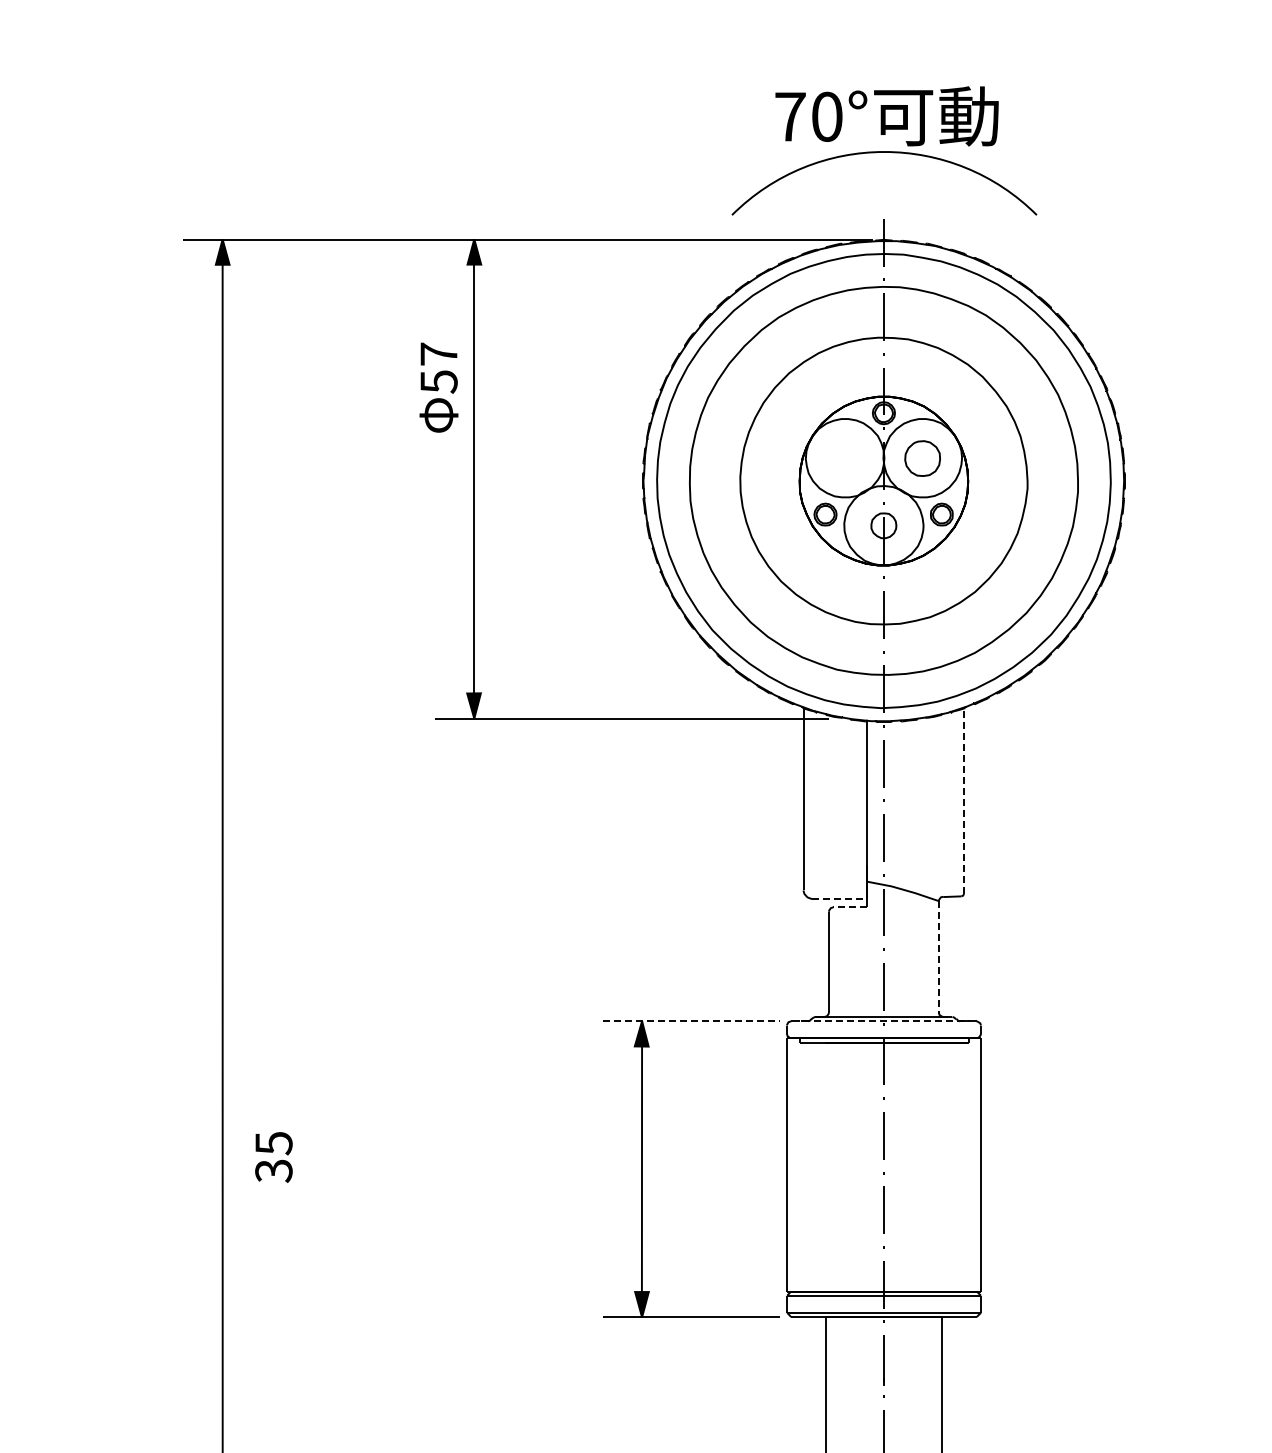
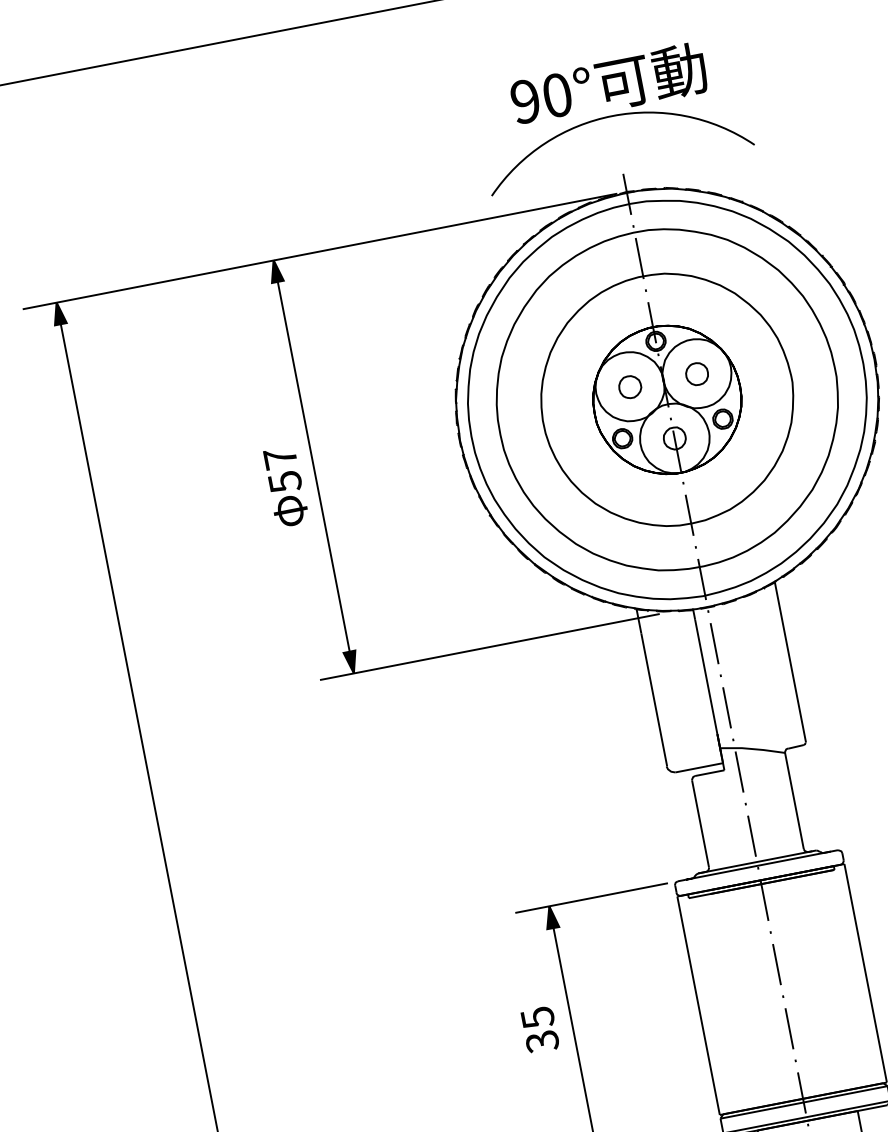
text: (790, 116) -> (525, 101), 70° -> 90°
text: (438, 387) -> (285, 487), moved
part: (844, 458) -> (629, 387), added
part: (922, 458) -> (696, 373), size x0.71
line: (964, 801) -> (790, 662), dashed -> solid
line: (839, 899) -> (699, 768), dashed -> solid
line: (850, 907) -> (710, 773), dashed -> solid
line: (938, 956) -> (794, 800), dashed -> solid
line: (691, 1021) -> (592, 898), dashed -> solid
line: (879, 1021) -> (754, 866), dashed -> solid
text: (273, 1157) -> (539, 1030), moved

